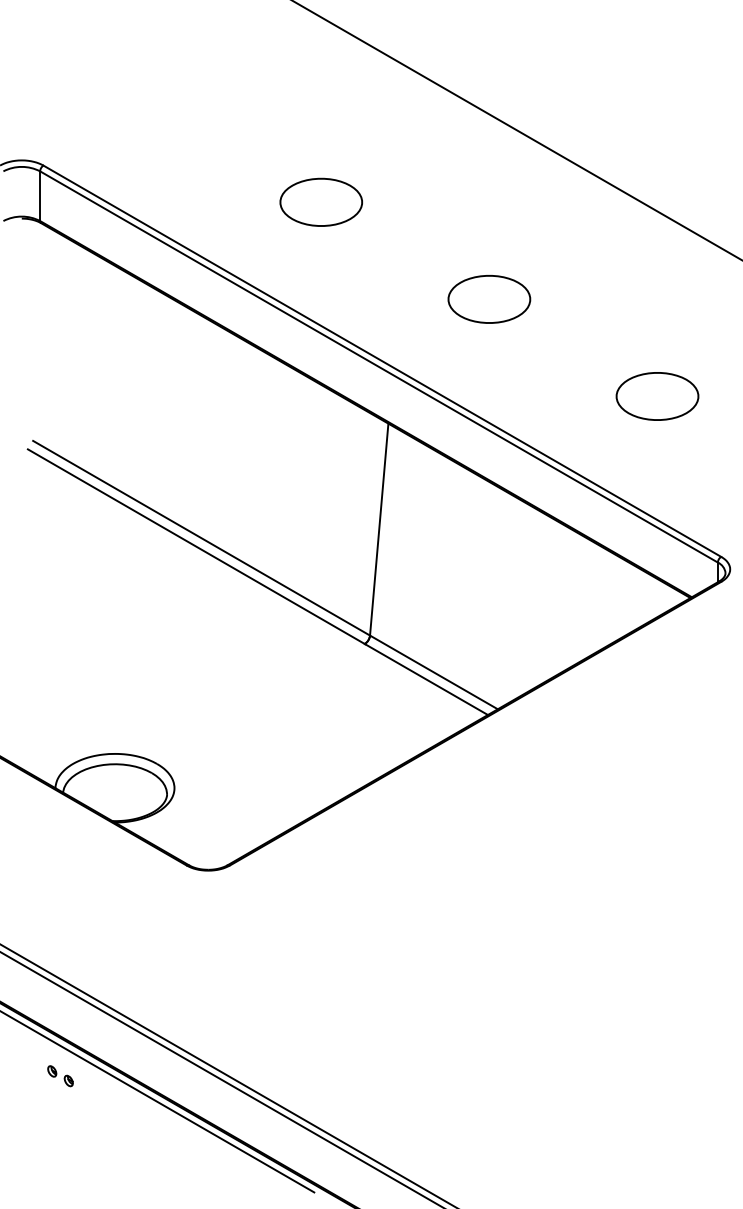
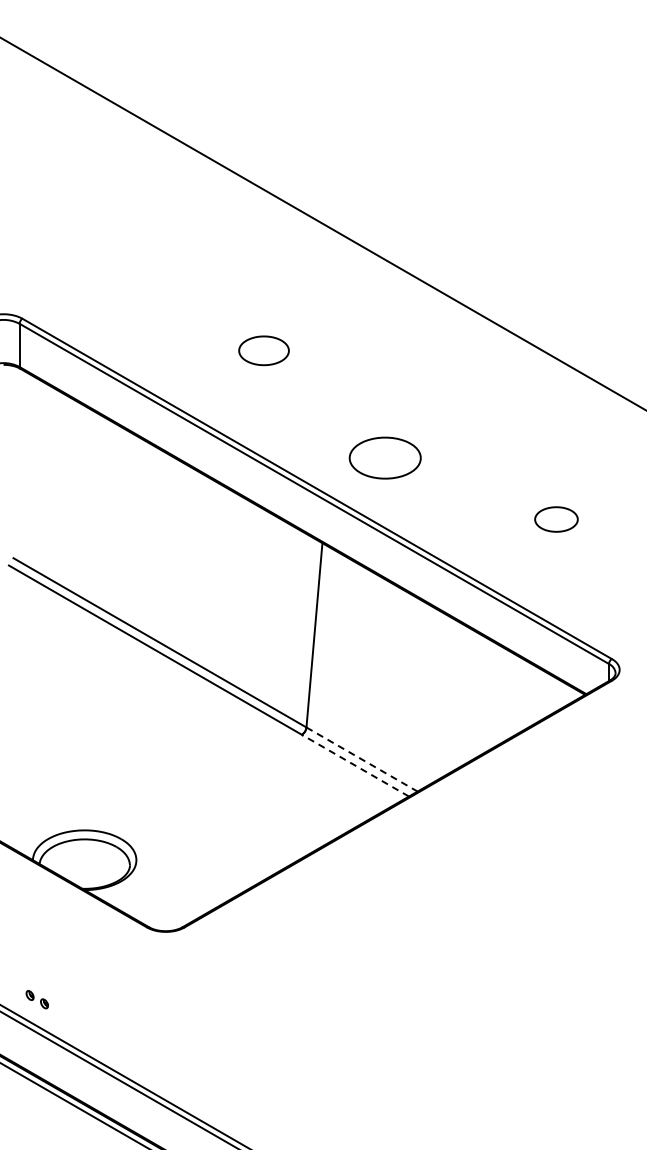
part: (320, 202) -> (263, 350), size x0.7
part: (488, 298) -> (384, 457), moved
part: (657, 396) -> (556, 519), size x0.6
line: (434, 672) -> (362, 759), solid -> dashed
line: (426, 679) -> (355, 765), solid -> dashed
part: (59, 1076) -> (36, 999), moved

